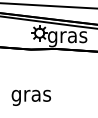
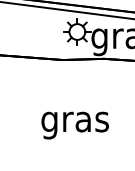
text: (31, 97) -> (75, 124), moved

